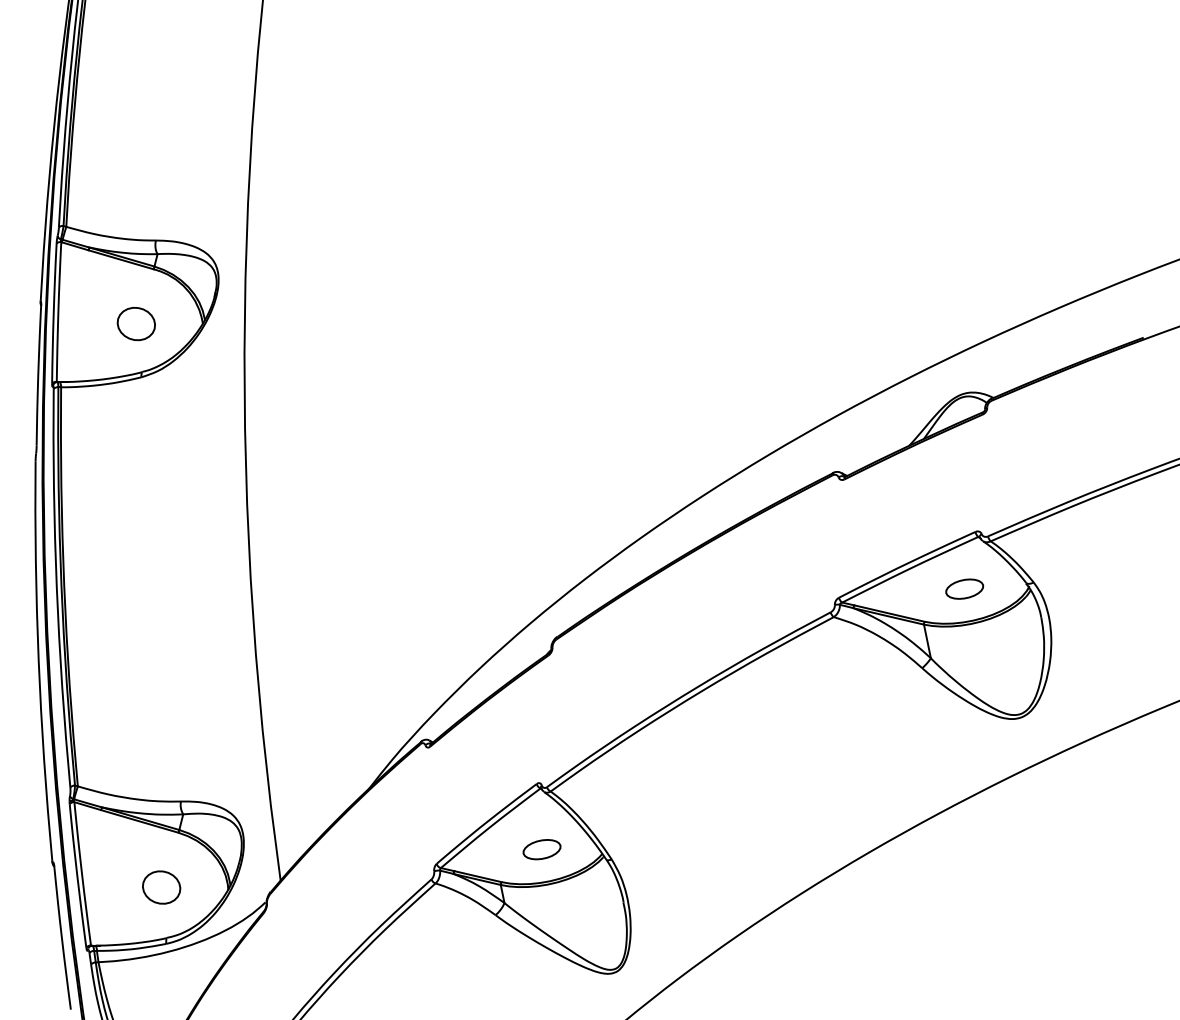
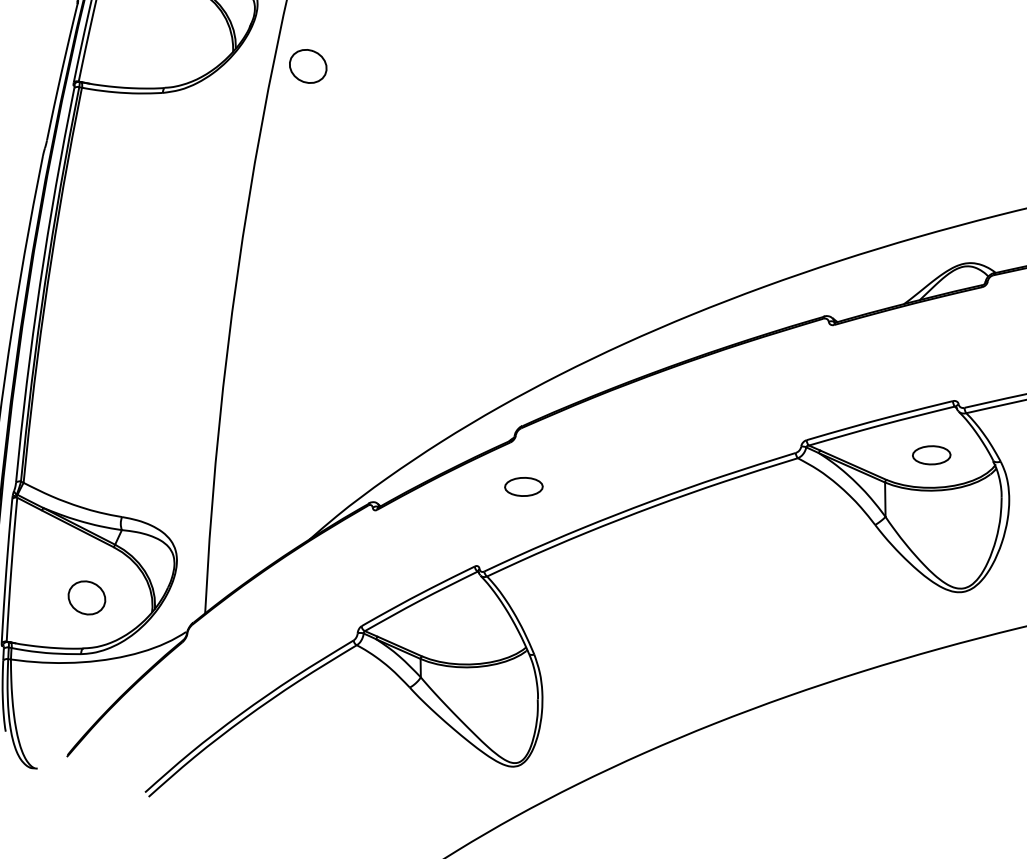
part: (135, 324) -> (307, 66), moved
part: (541, 849) -> (523, 486), moved

